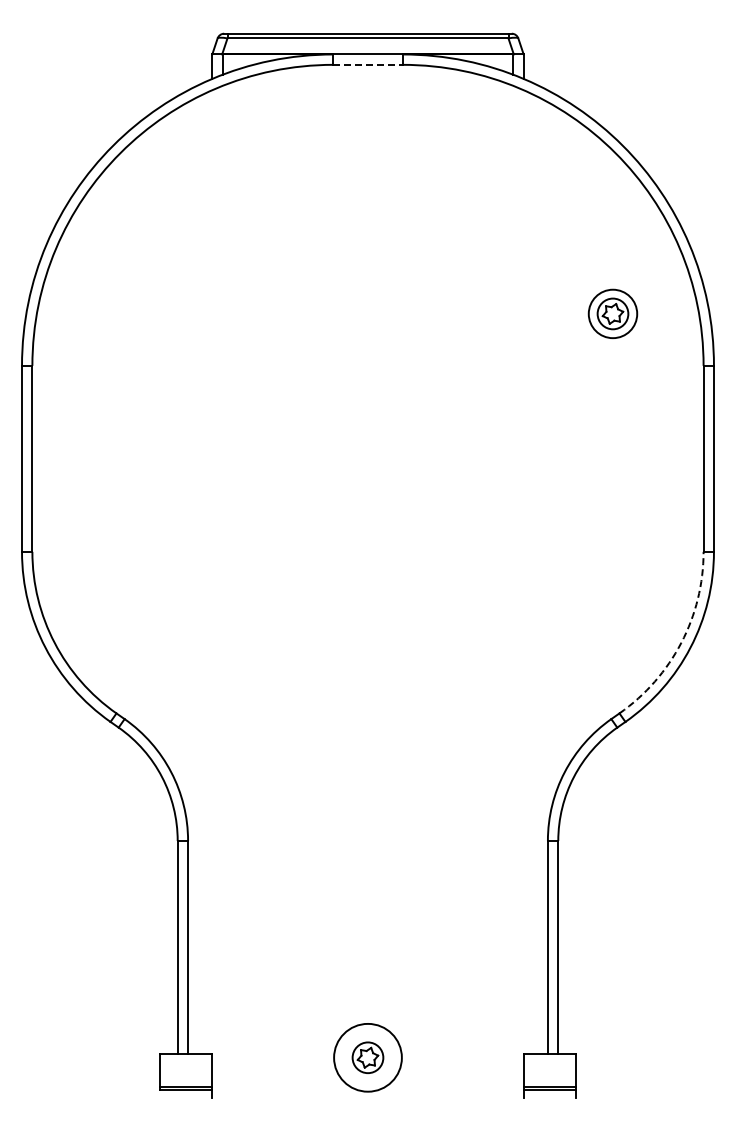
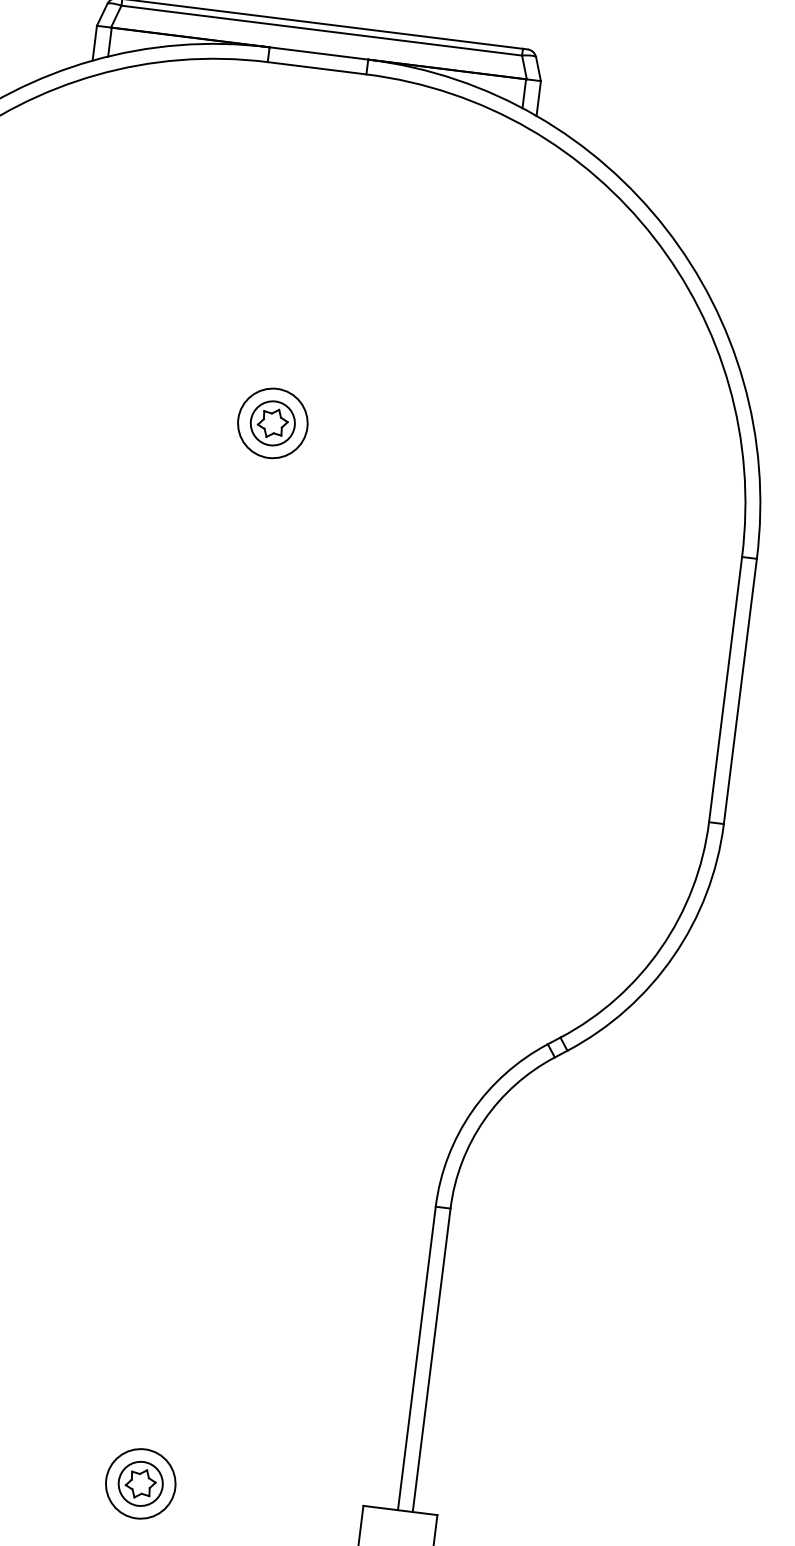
line: (368, 64) -> (317, 67), dashed -> solid
part: (612, 313) -> (272, 422), moved
arc: (681, 642) -> (661, 947), dashed -> solid
circle: (367, 1057) -> (140, 1483), size x0.71

